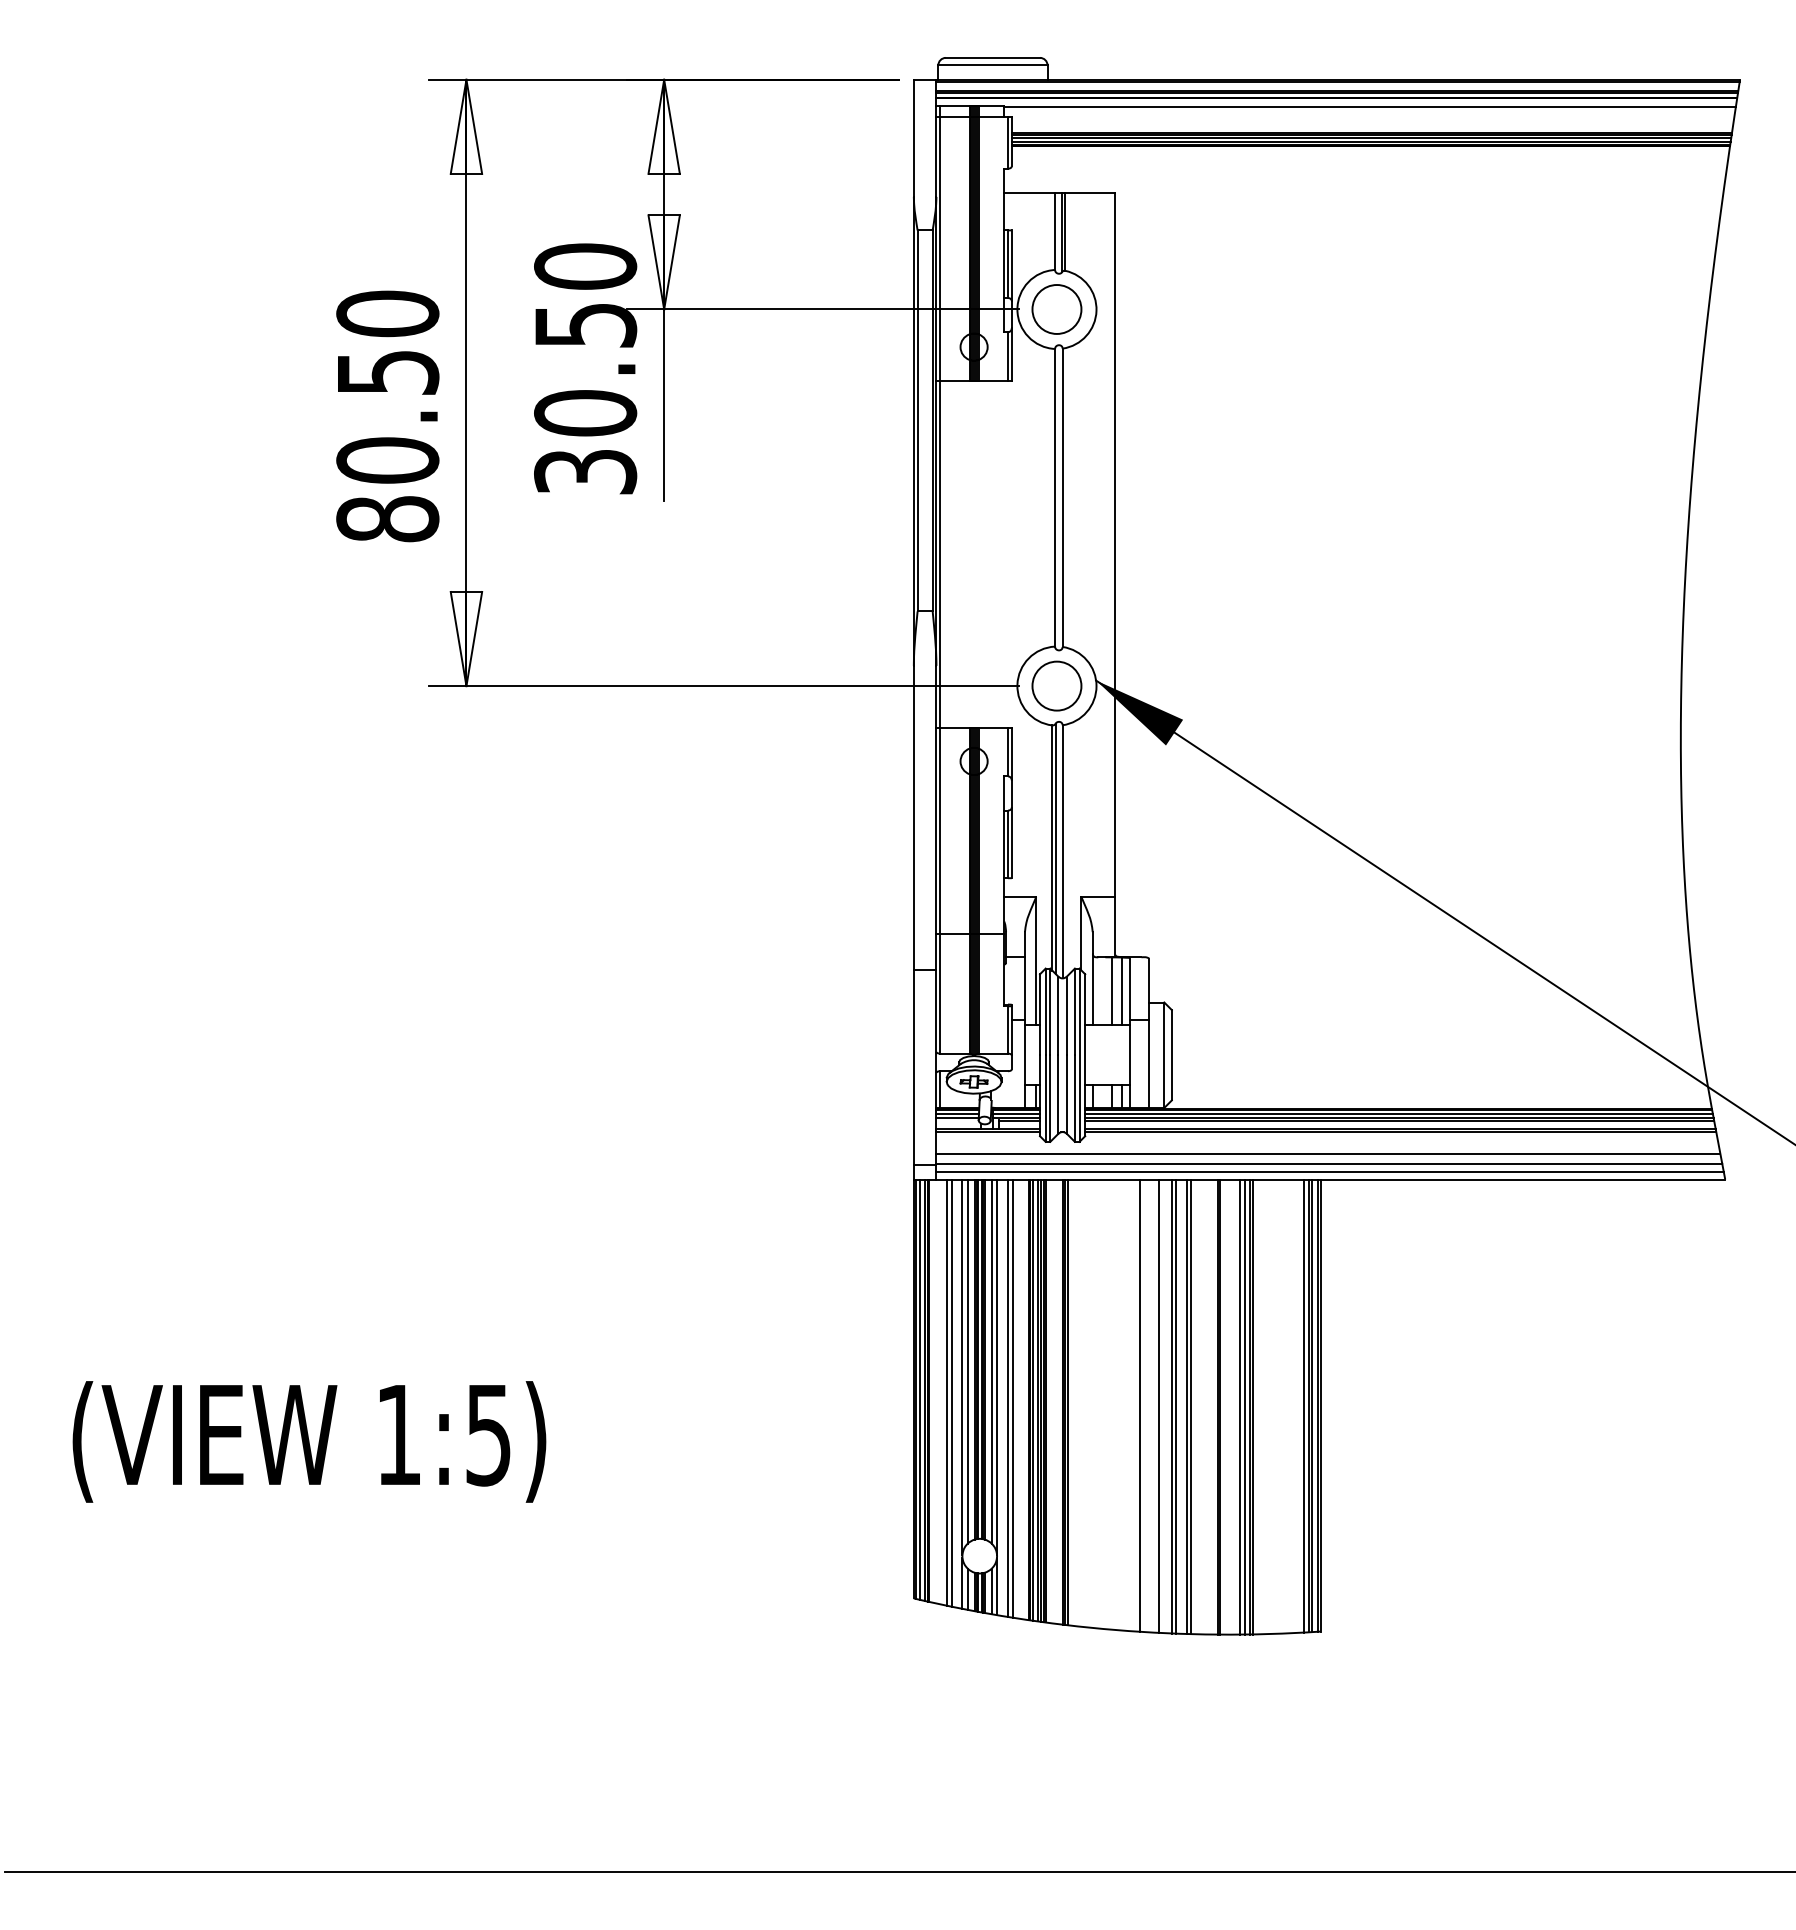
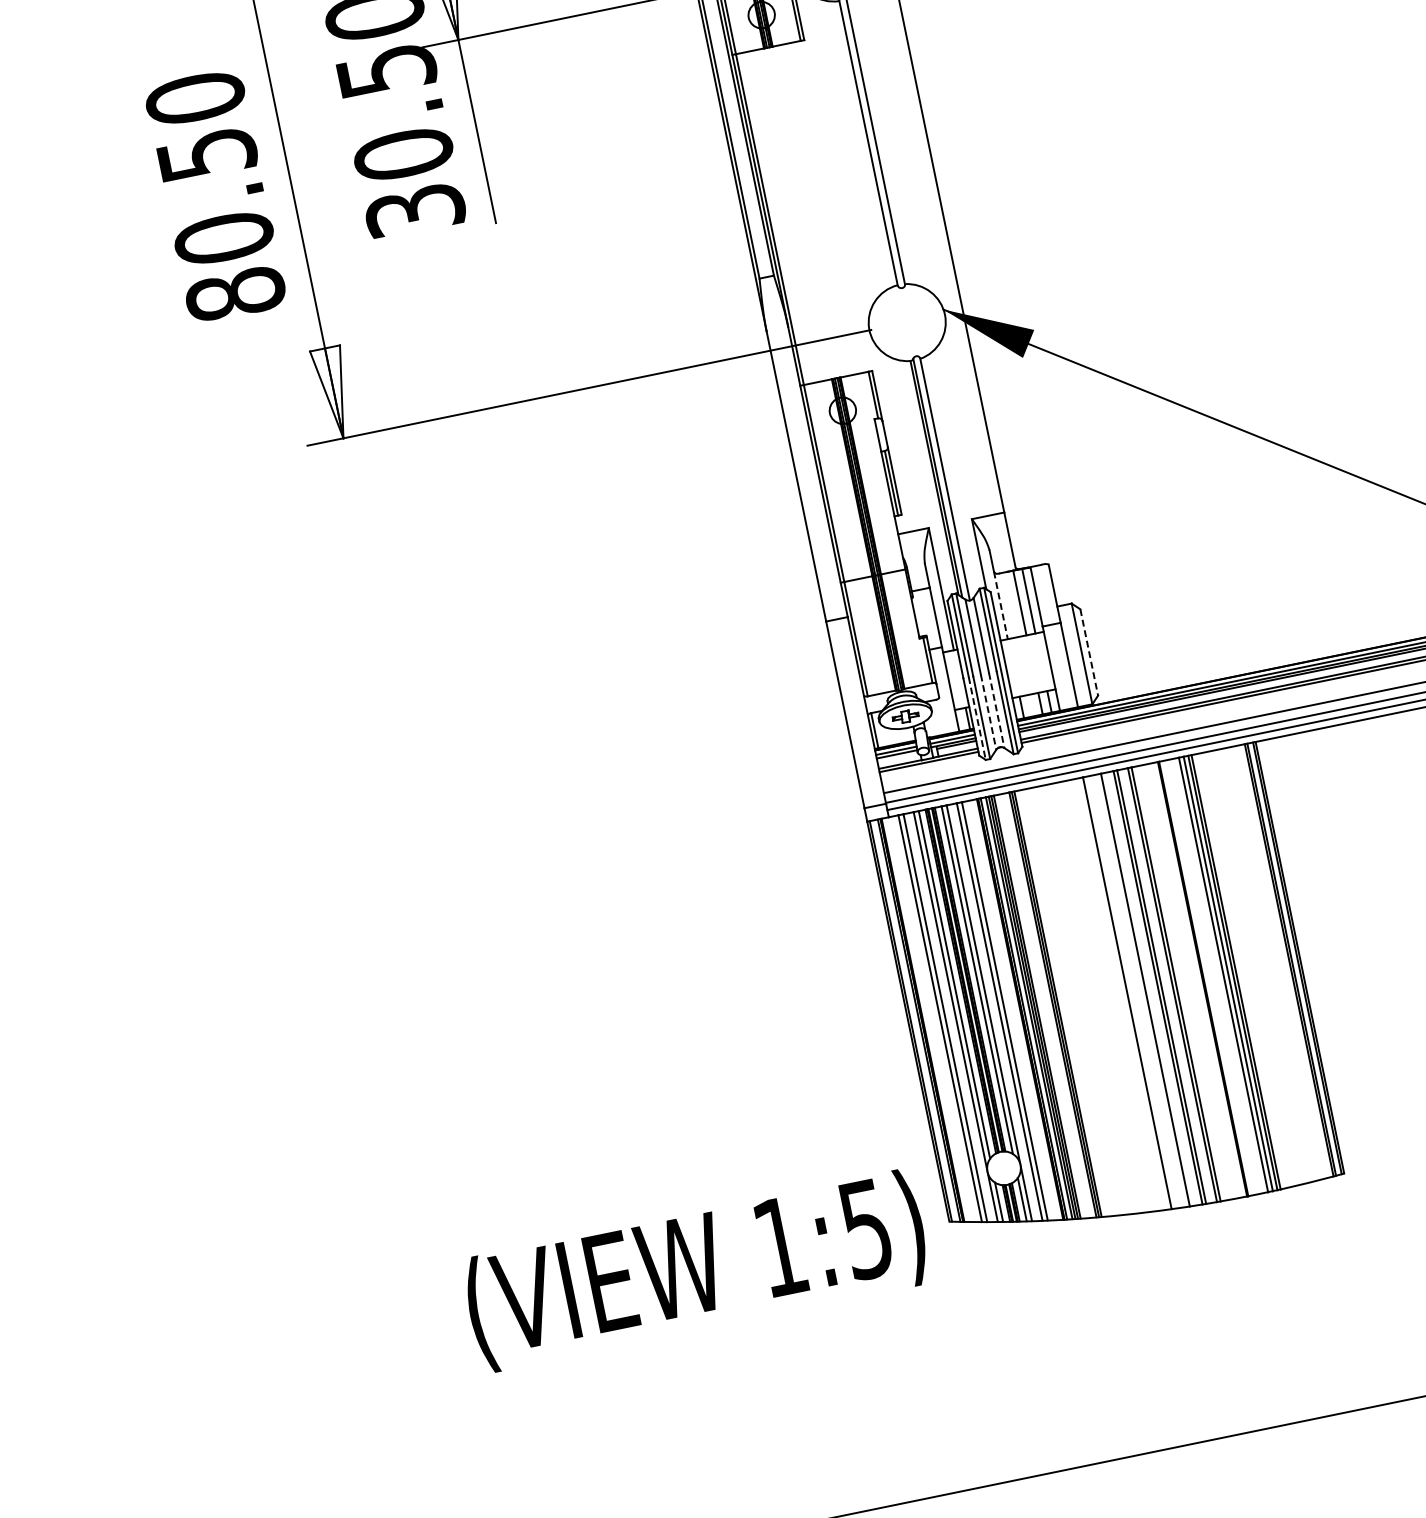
circle: (1056, 685) -> (906, 322), removed
line: (1092, 990) -> (1000, 606), solid -> dashed
line: (1171, 1055) -> (1088, 652), solid -> dashed
line: (1058, 1095) -> (988, 713), solid -> dashed
line: (1066, 1095) -> (996, 711), solid -> dashed
line: (1045, 1099) -> (977, 719), solid -> dashed
line: (919, 1389) -> (913, 1021), removed
line: (1303, 1405) -> (1283, 961), removed
text: (309, 1441) -> (696, 1270), moved

